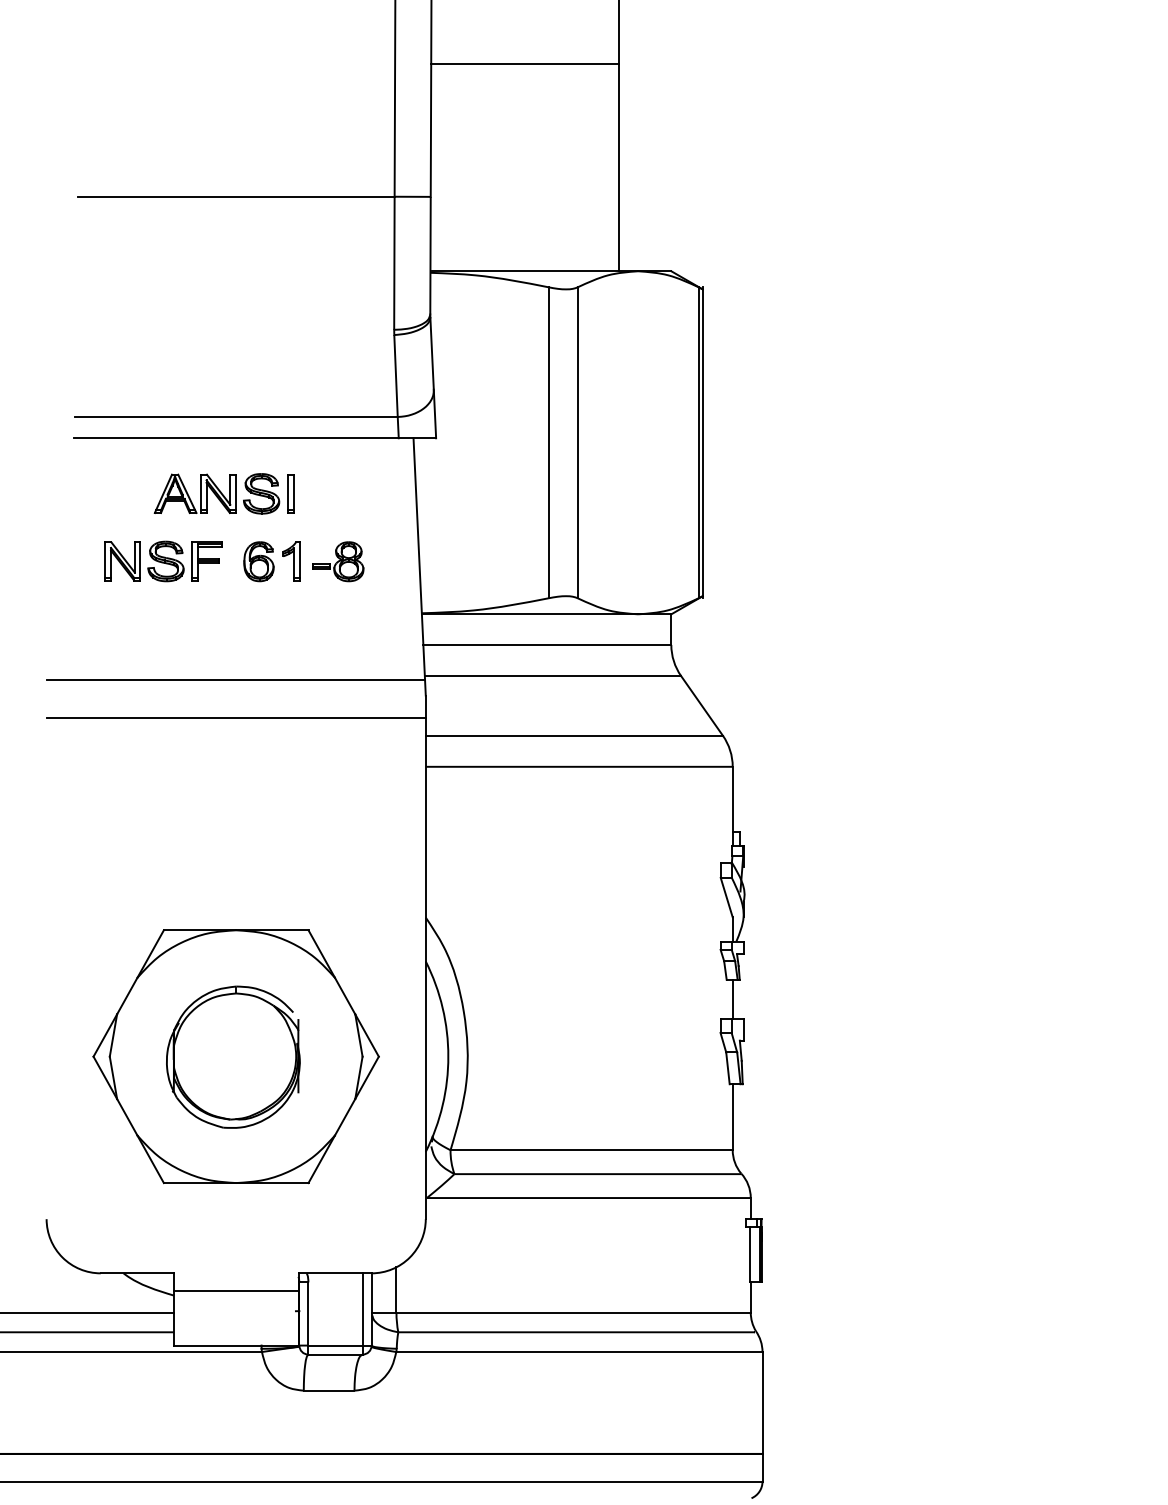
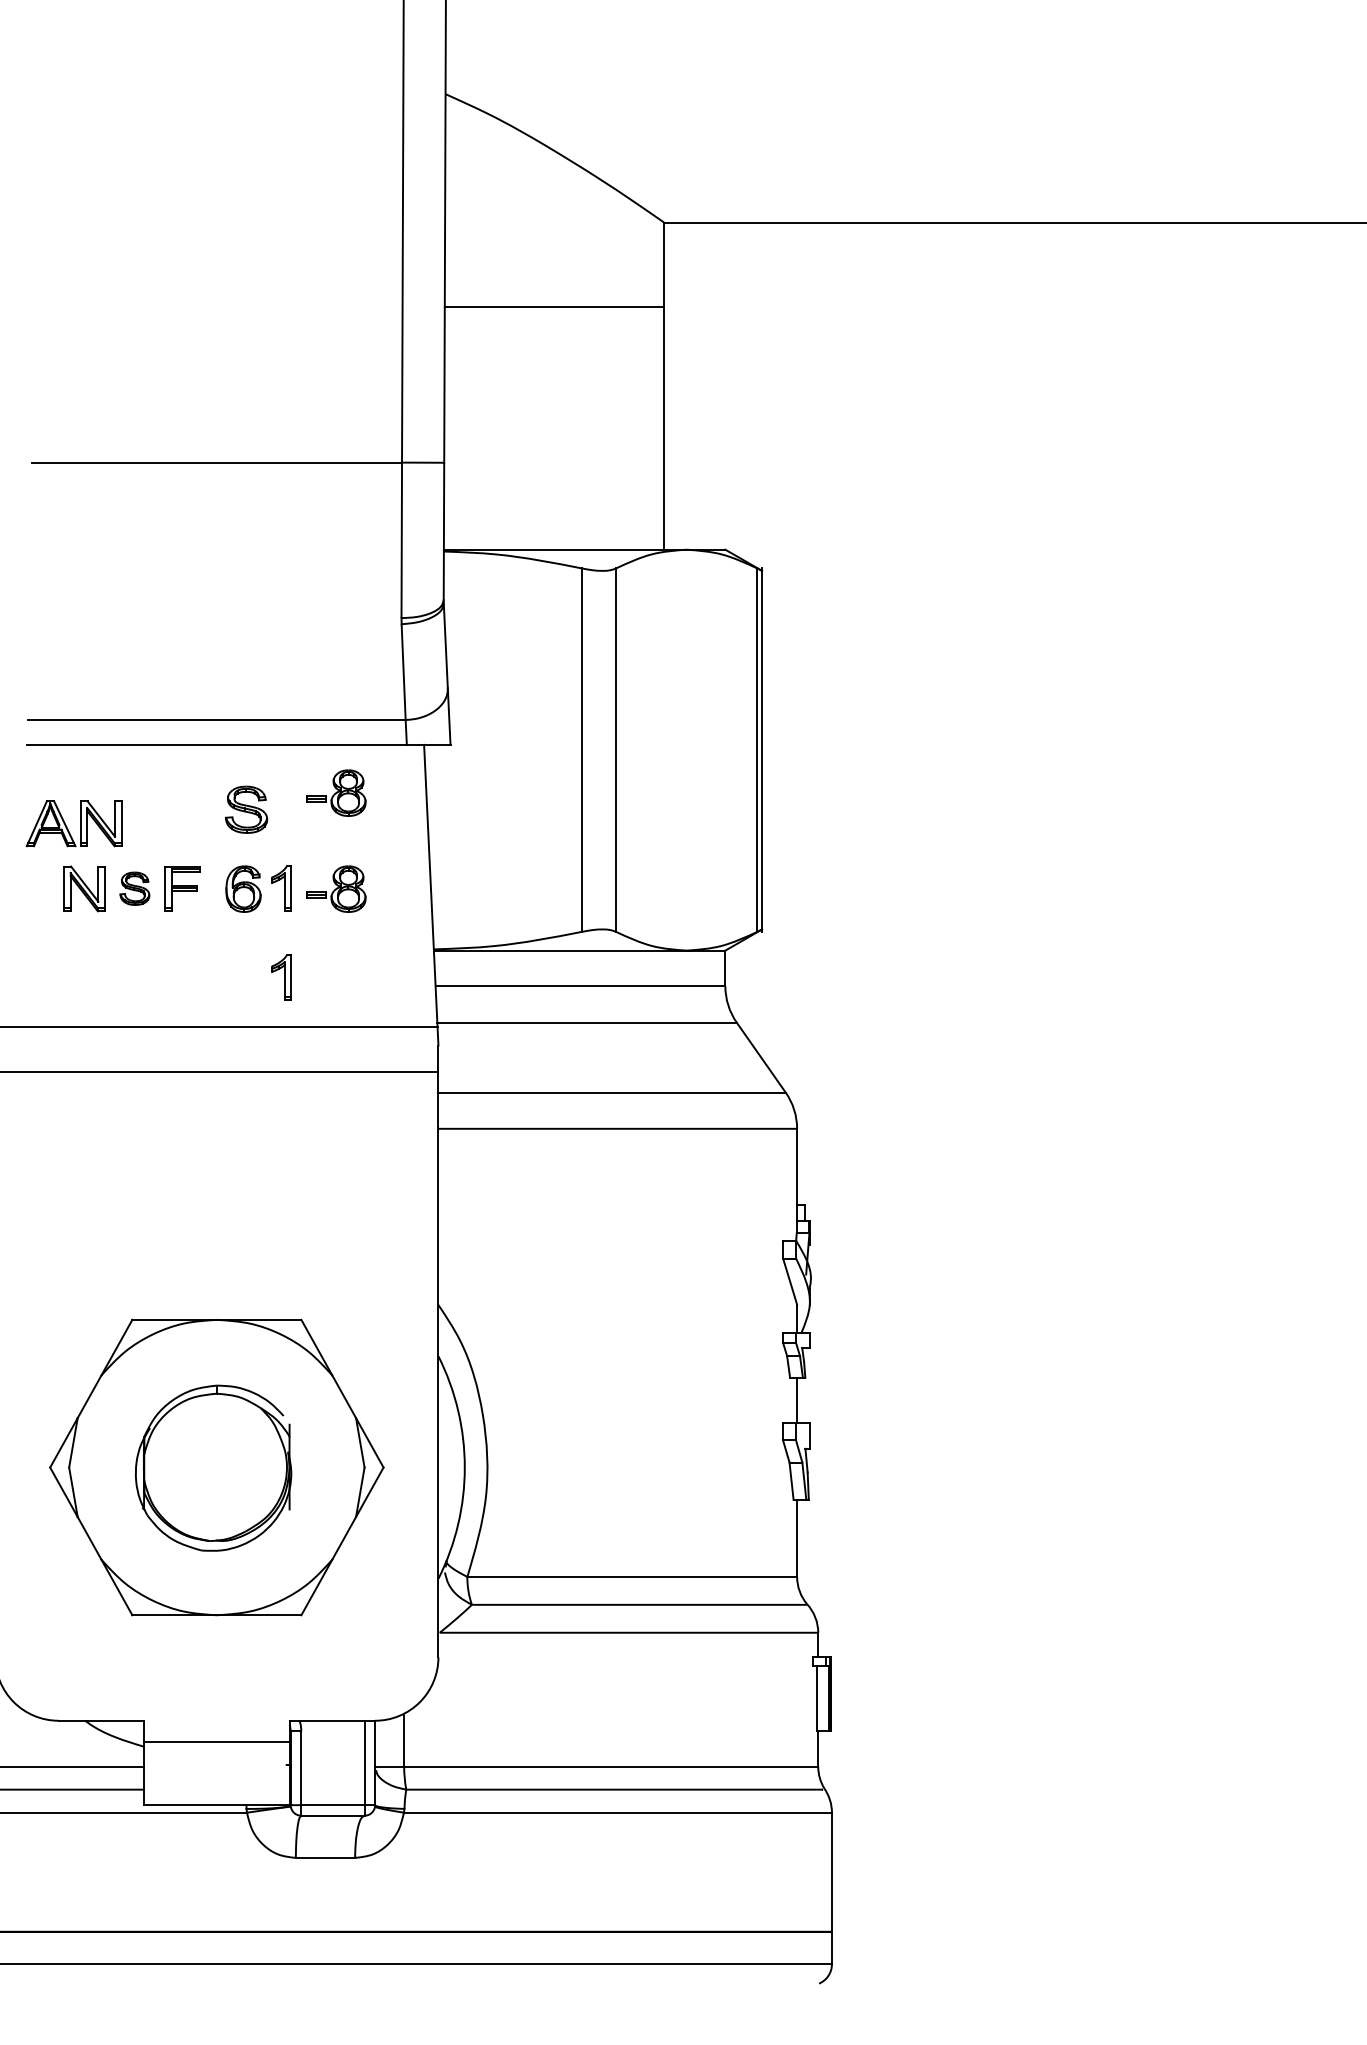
part: (338, 479) -> (336, 792), added
part: (291, 493) -> (281, 809), removed
part: (189, 496) -> (67, 826), moved
part: (165, 561) -> (134, 888), size x0.7
part: (291, 637) -> (281, 977), added

